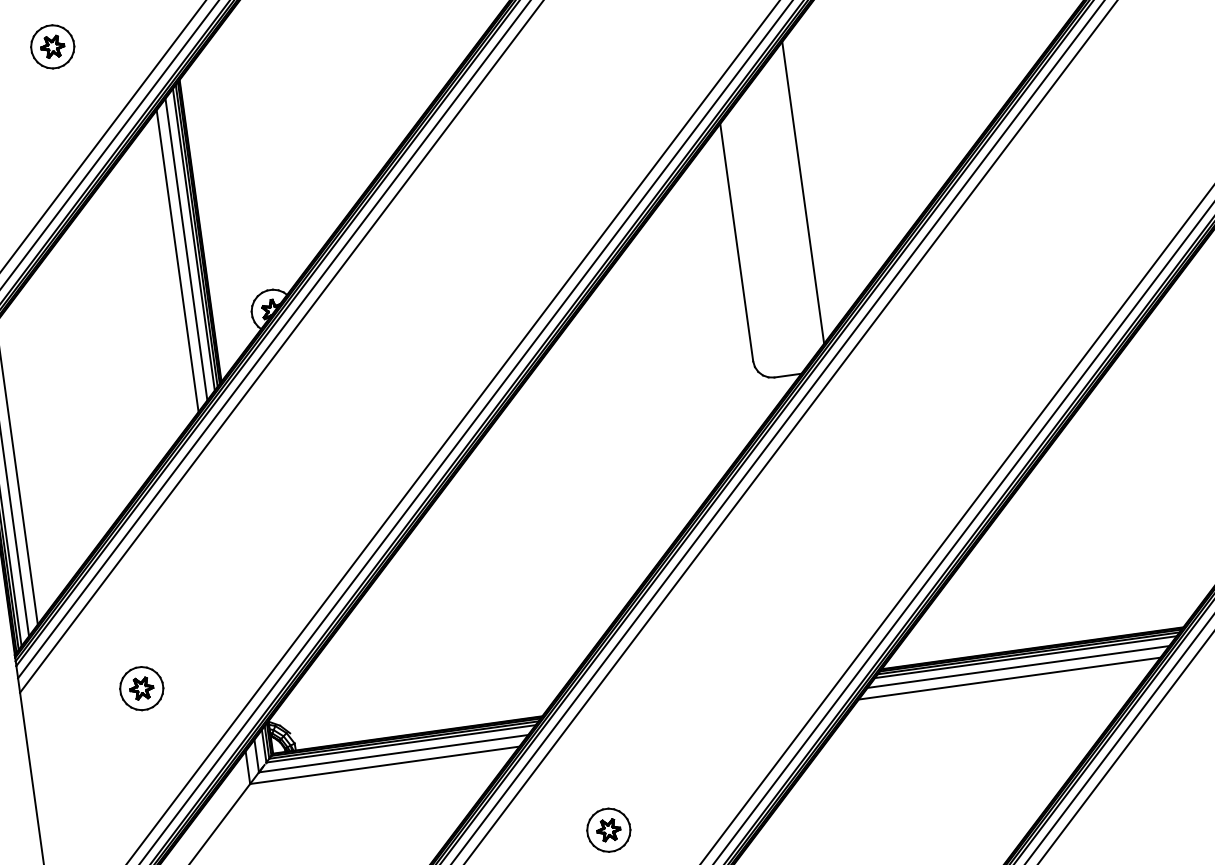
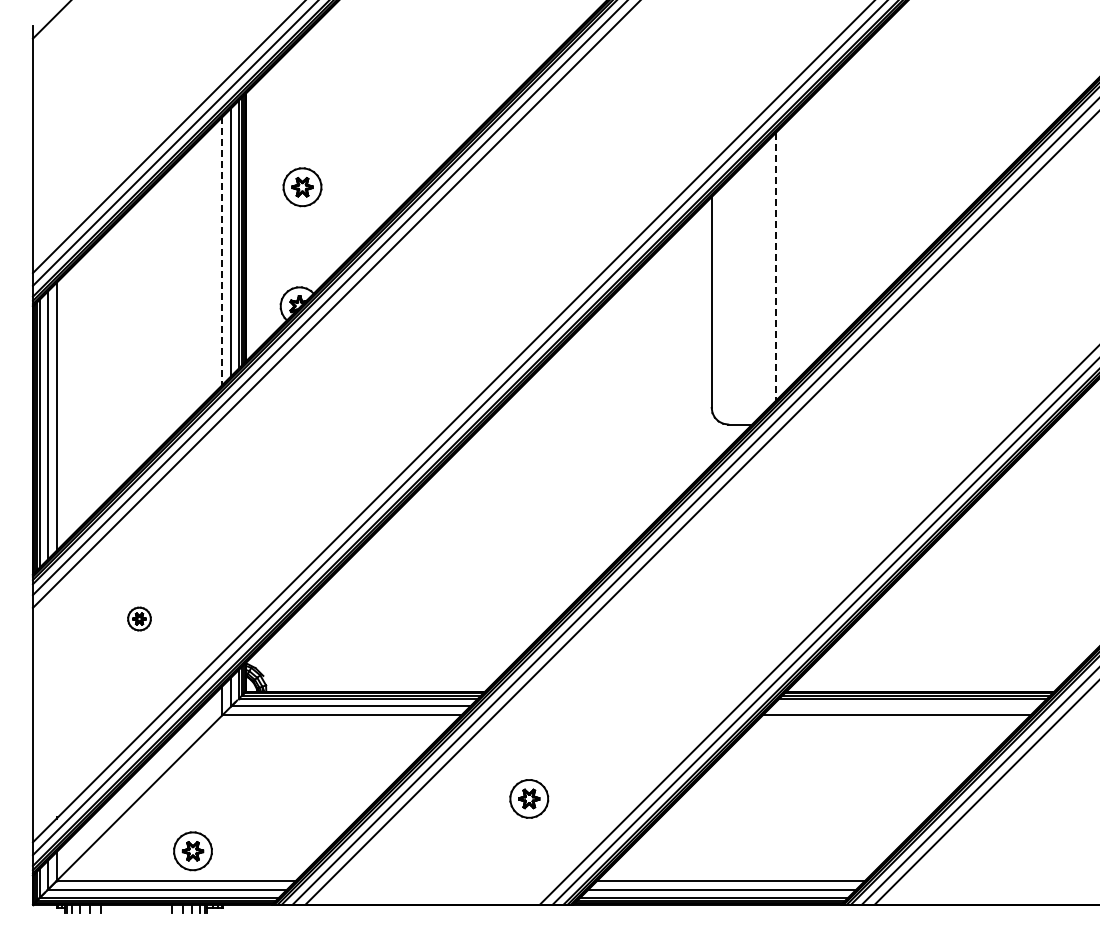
part: (52, 47) -> (302, 187), moved
line: (803, 193) -> (775, 267), solid -> dashed
line: (177, 261) -> (222, 251), solid -> dashed
line: (1018, 667) -> (905, 706), removed
part: (141, 687) -> (139, 618), size x0.6

